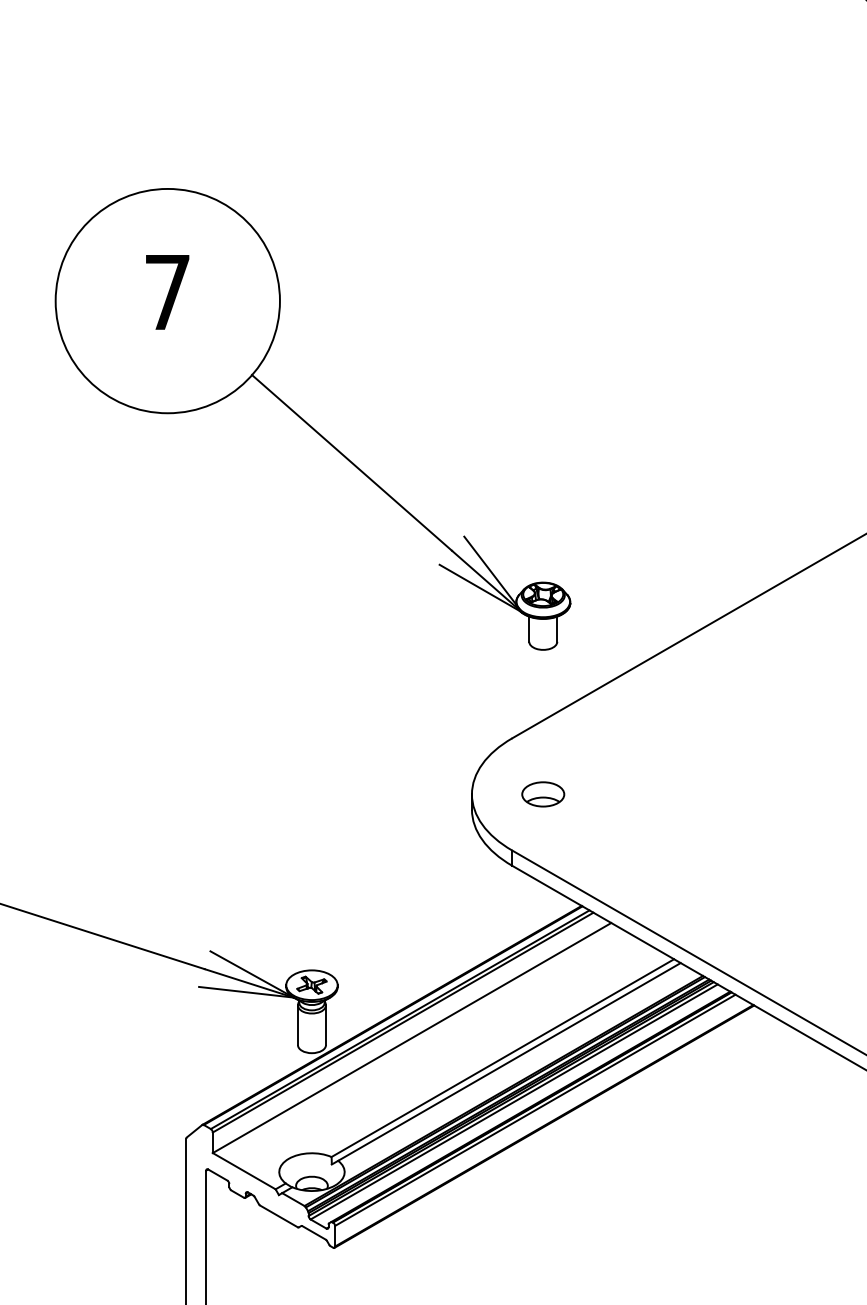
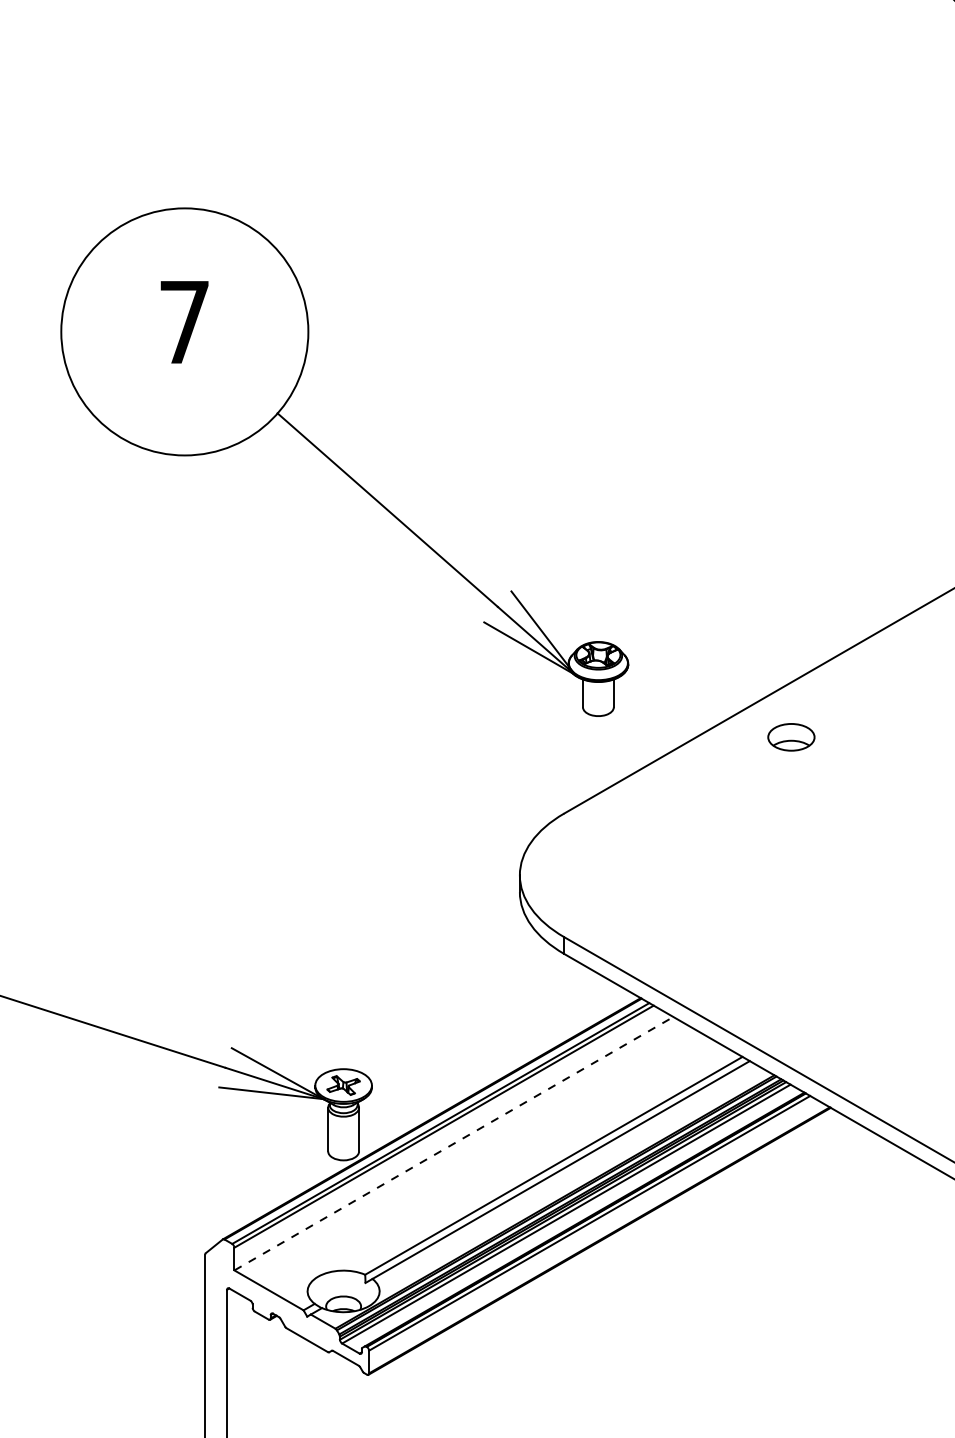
part: (543, 794) -> (791, 737), moved
line: (412, 1037) -> (454, 1143), solid -> dashed

